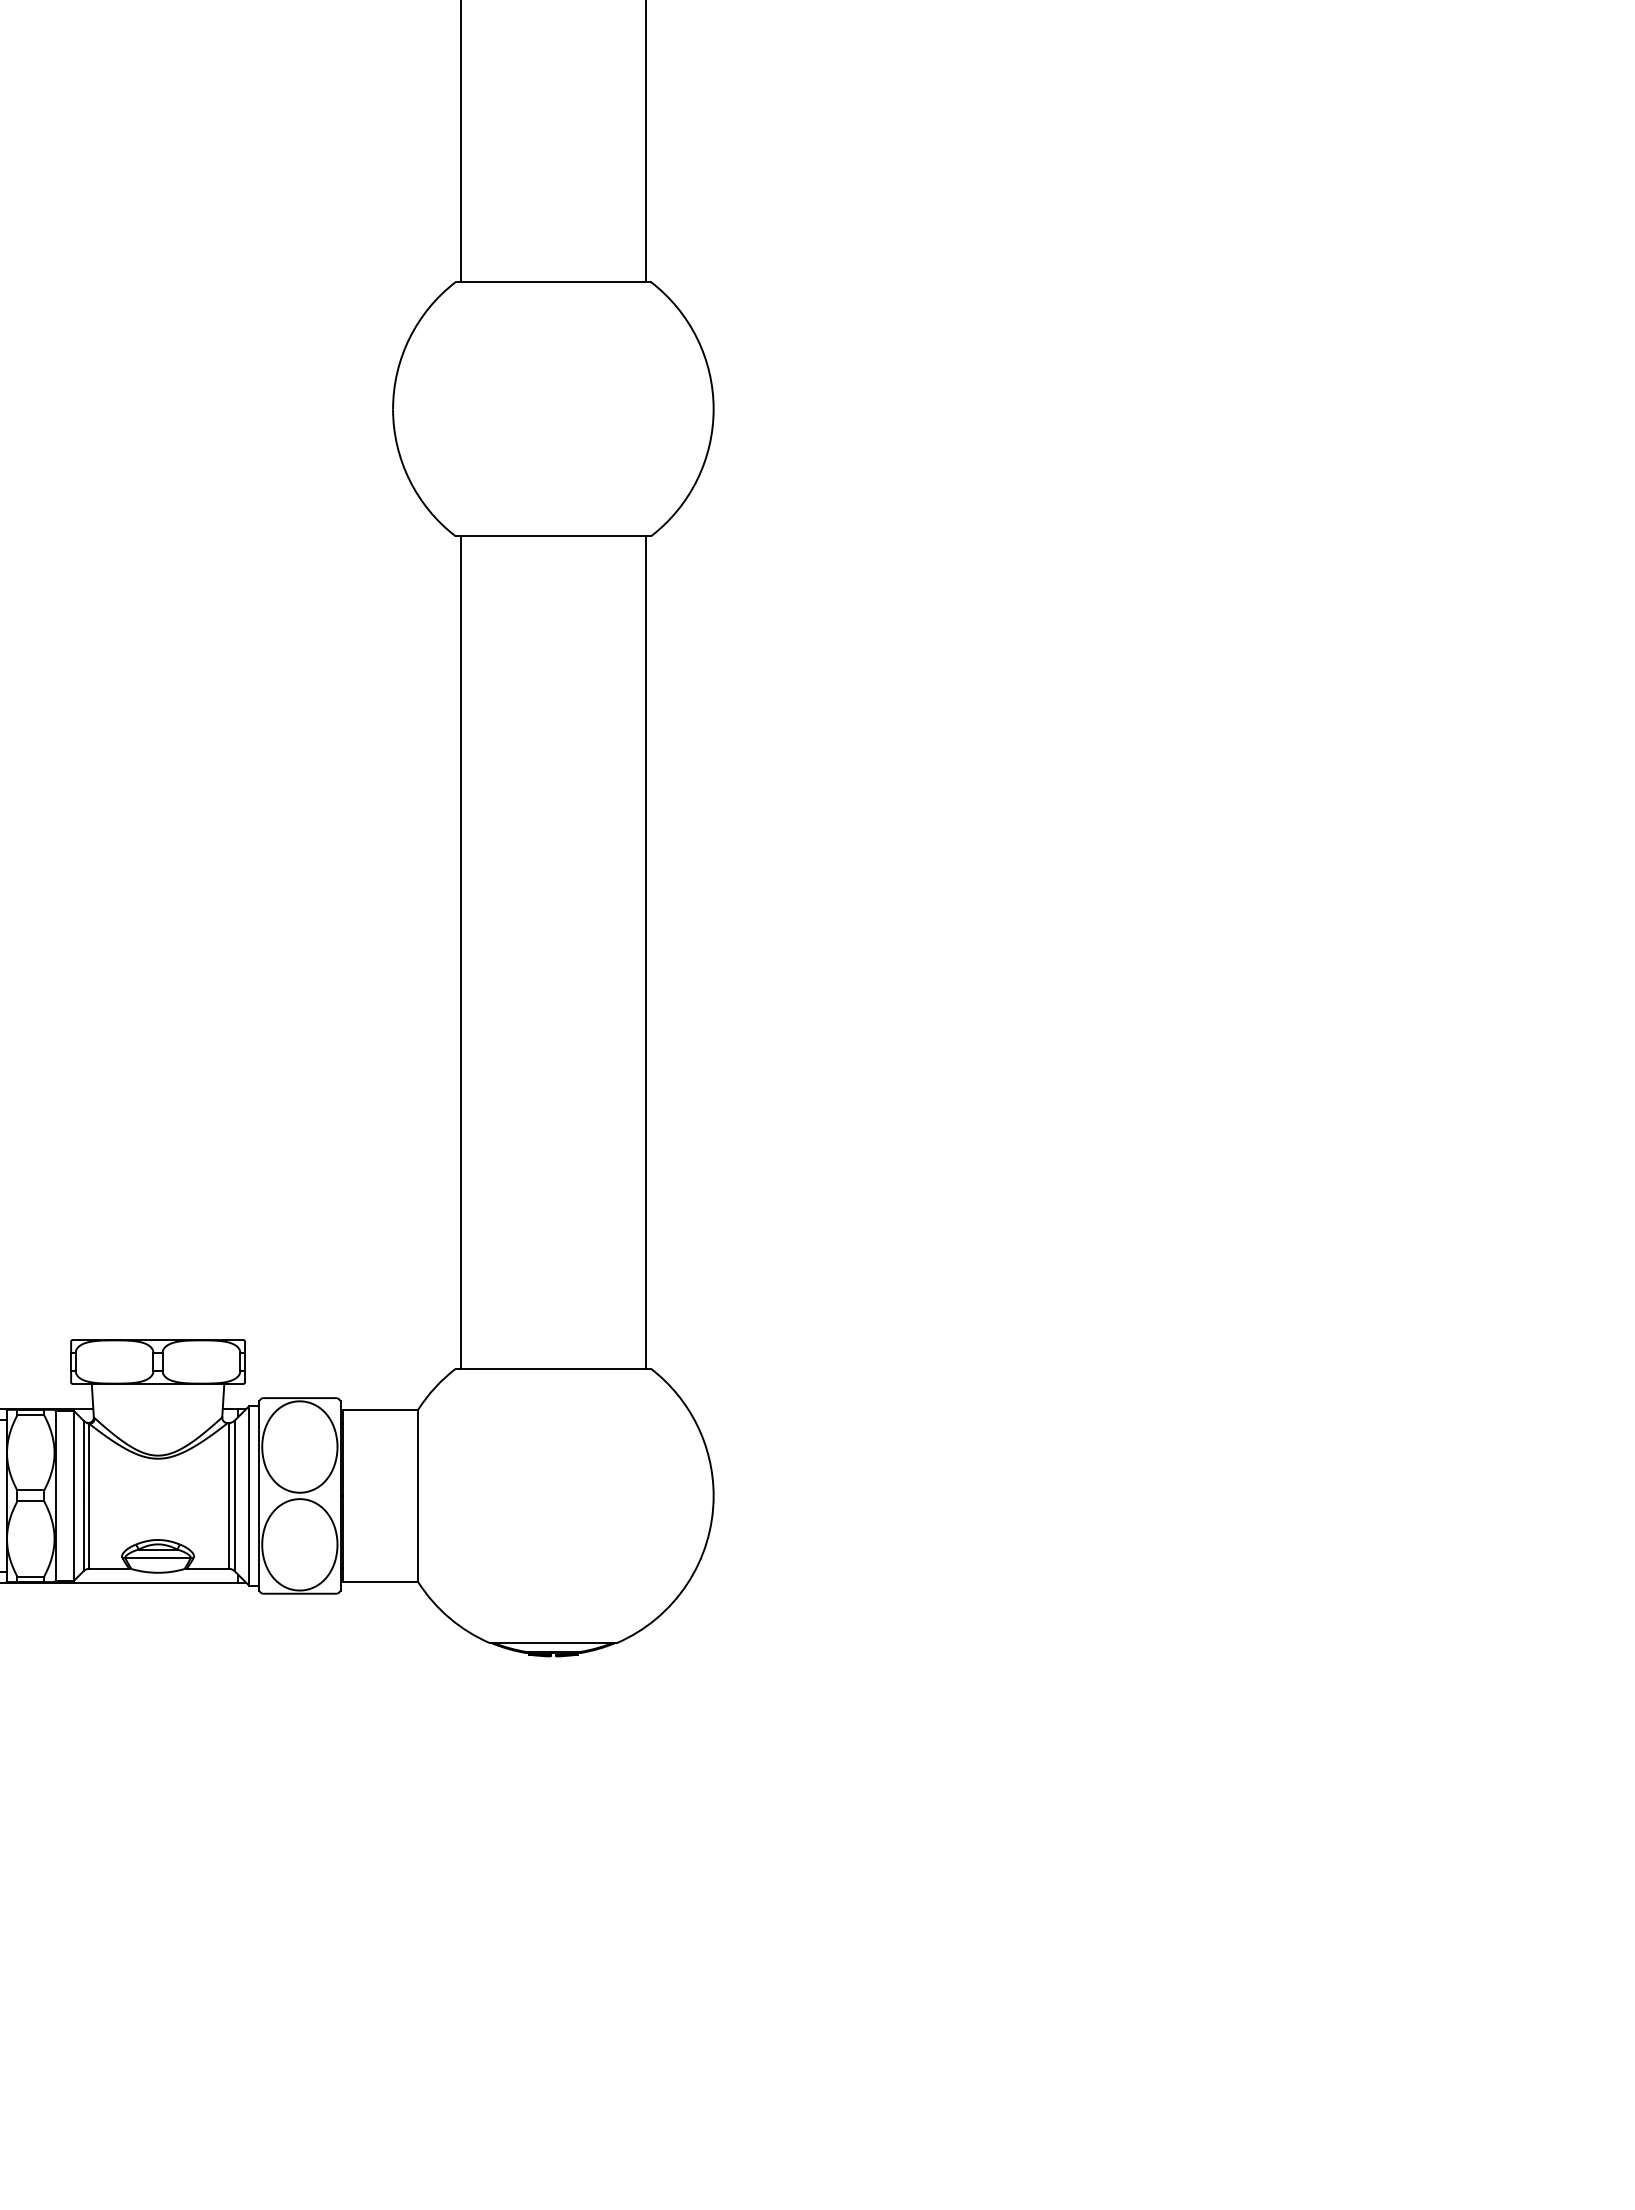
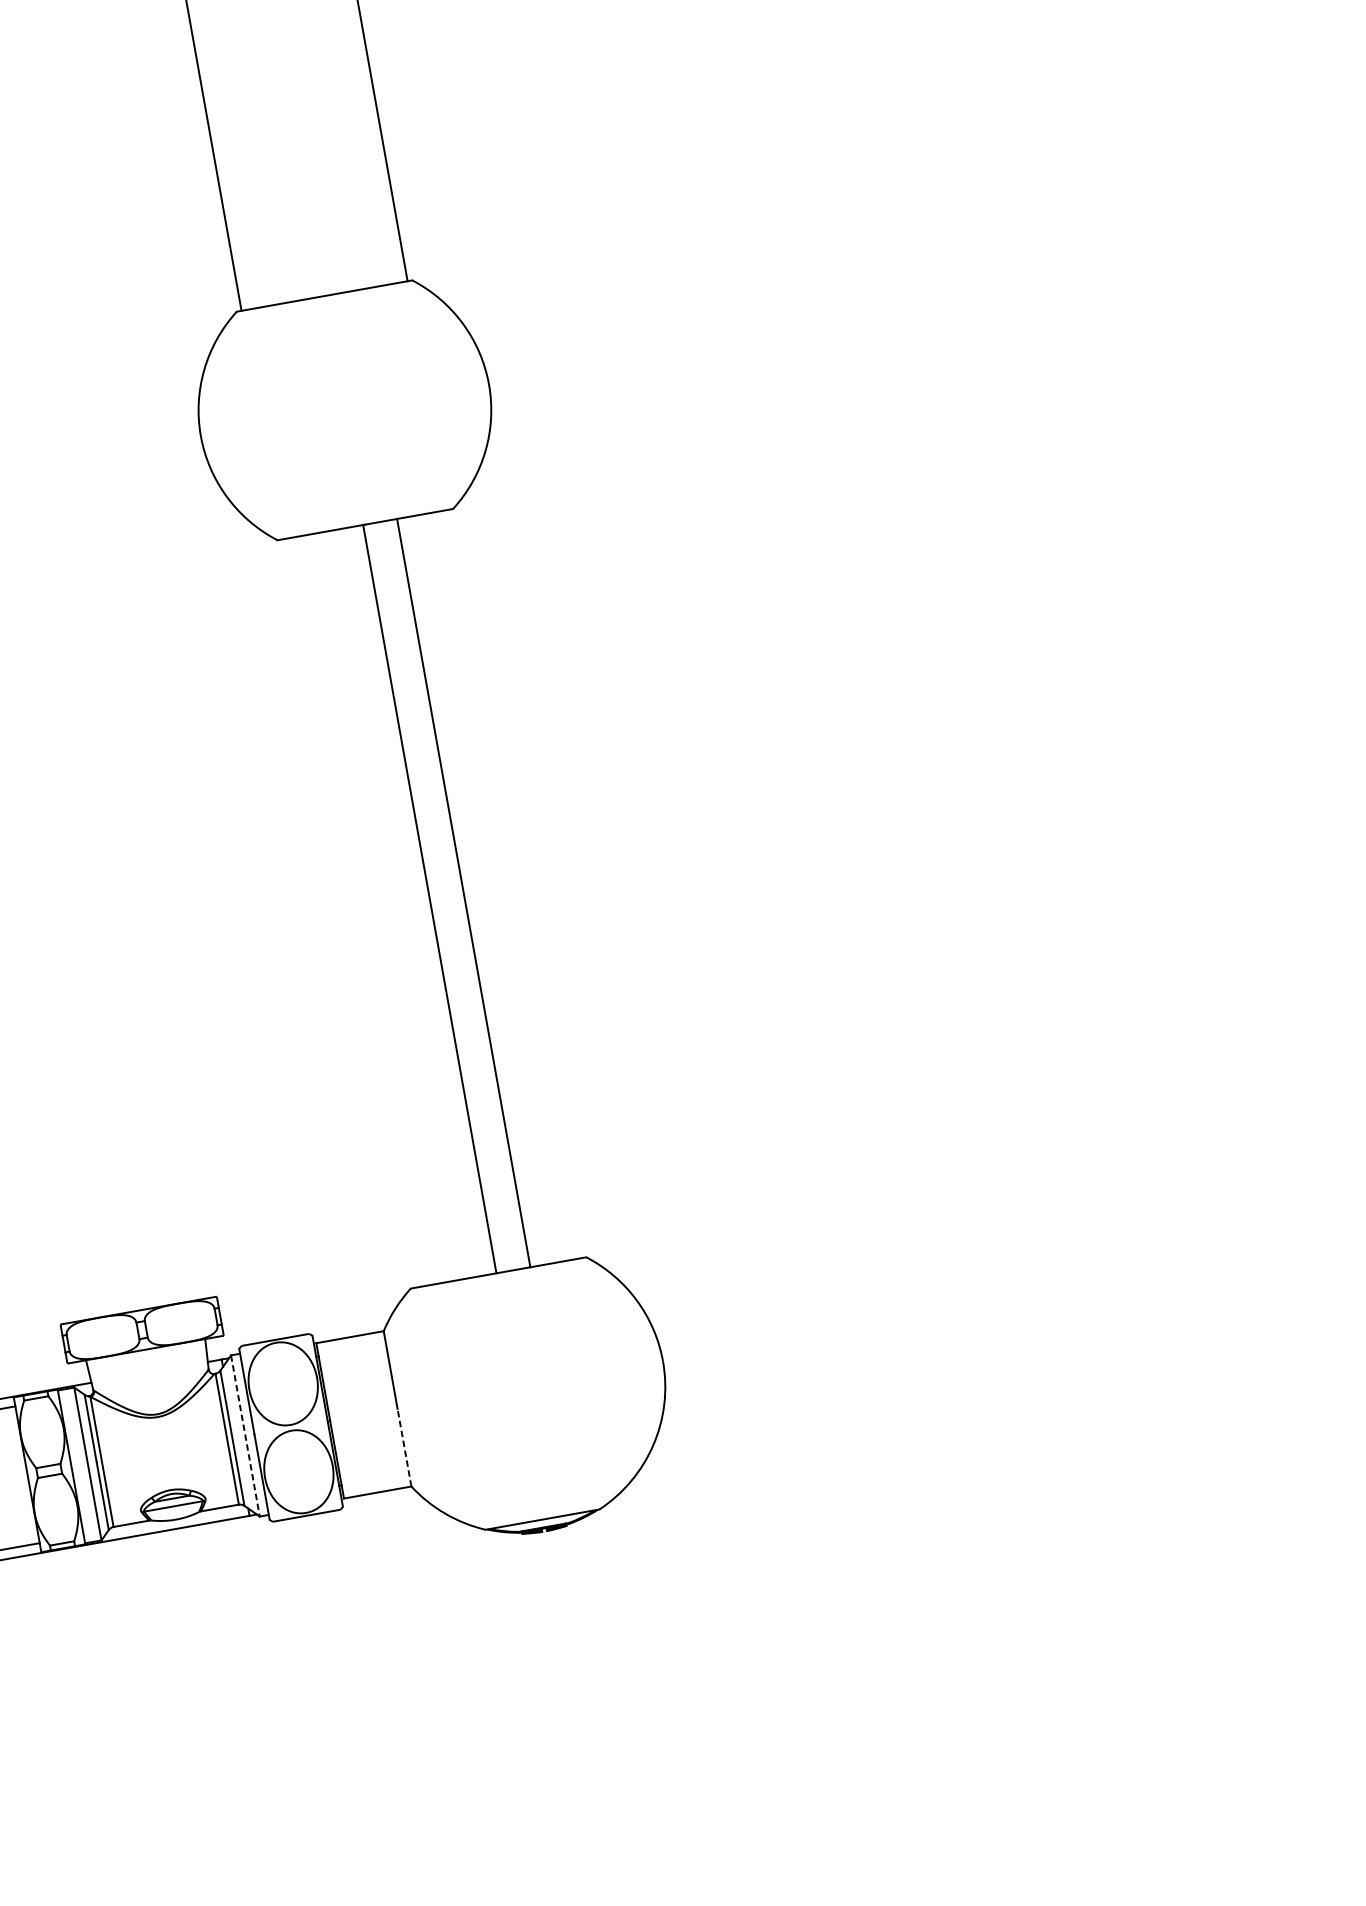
line: (460, 952) -> (429, 899), moved
line: (645, 952) -> (463, 893), moved
line: (249, 1495) -> (245, 1435), solid -> dashed
line: (418, 1538) -> (404, 1447), solid -> dashed

